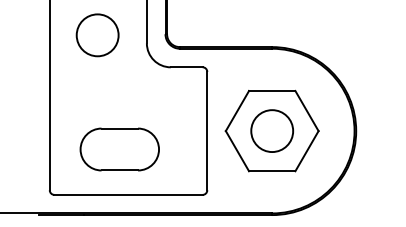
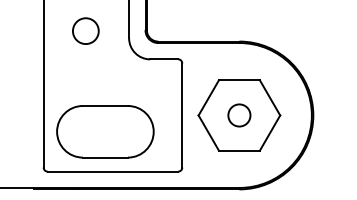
circle: (97, 34) -> (85, 30), size x0.7
circle: (272, 131) -> (239, 115), size x0.6
part: (118, 149) -> (104, 131), size x1.4

